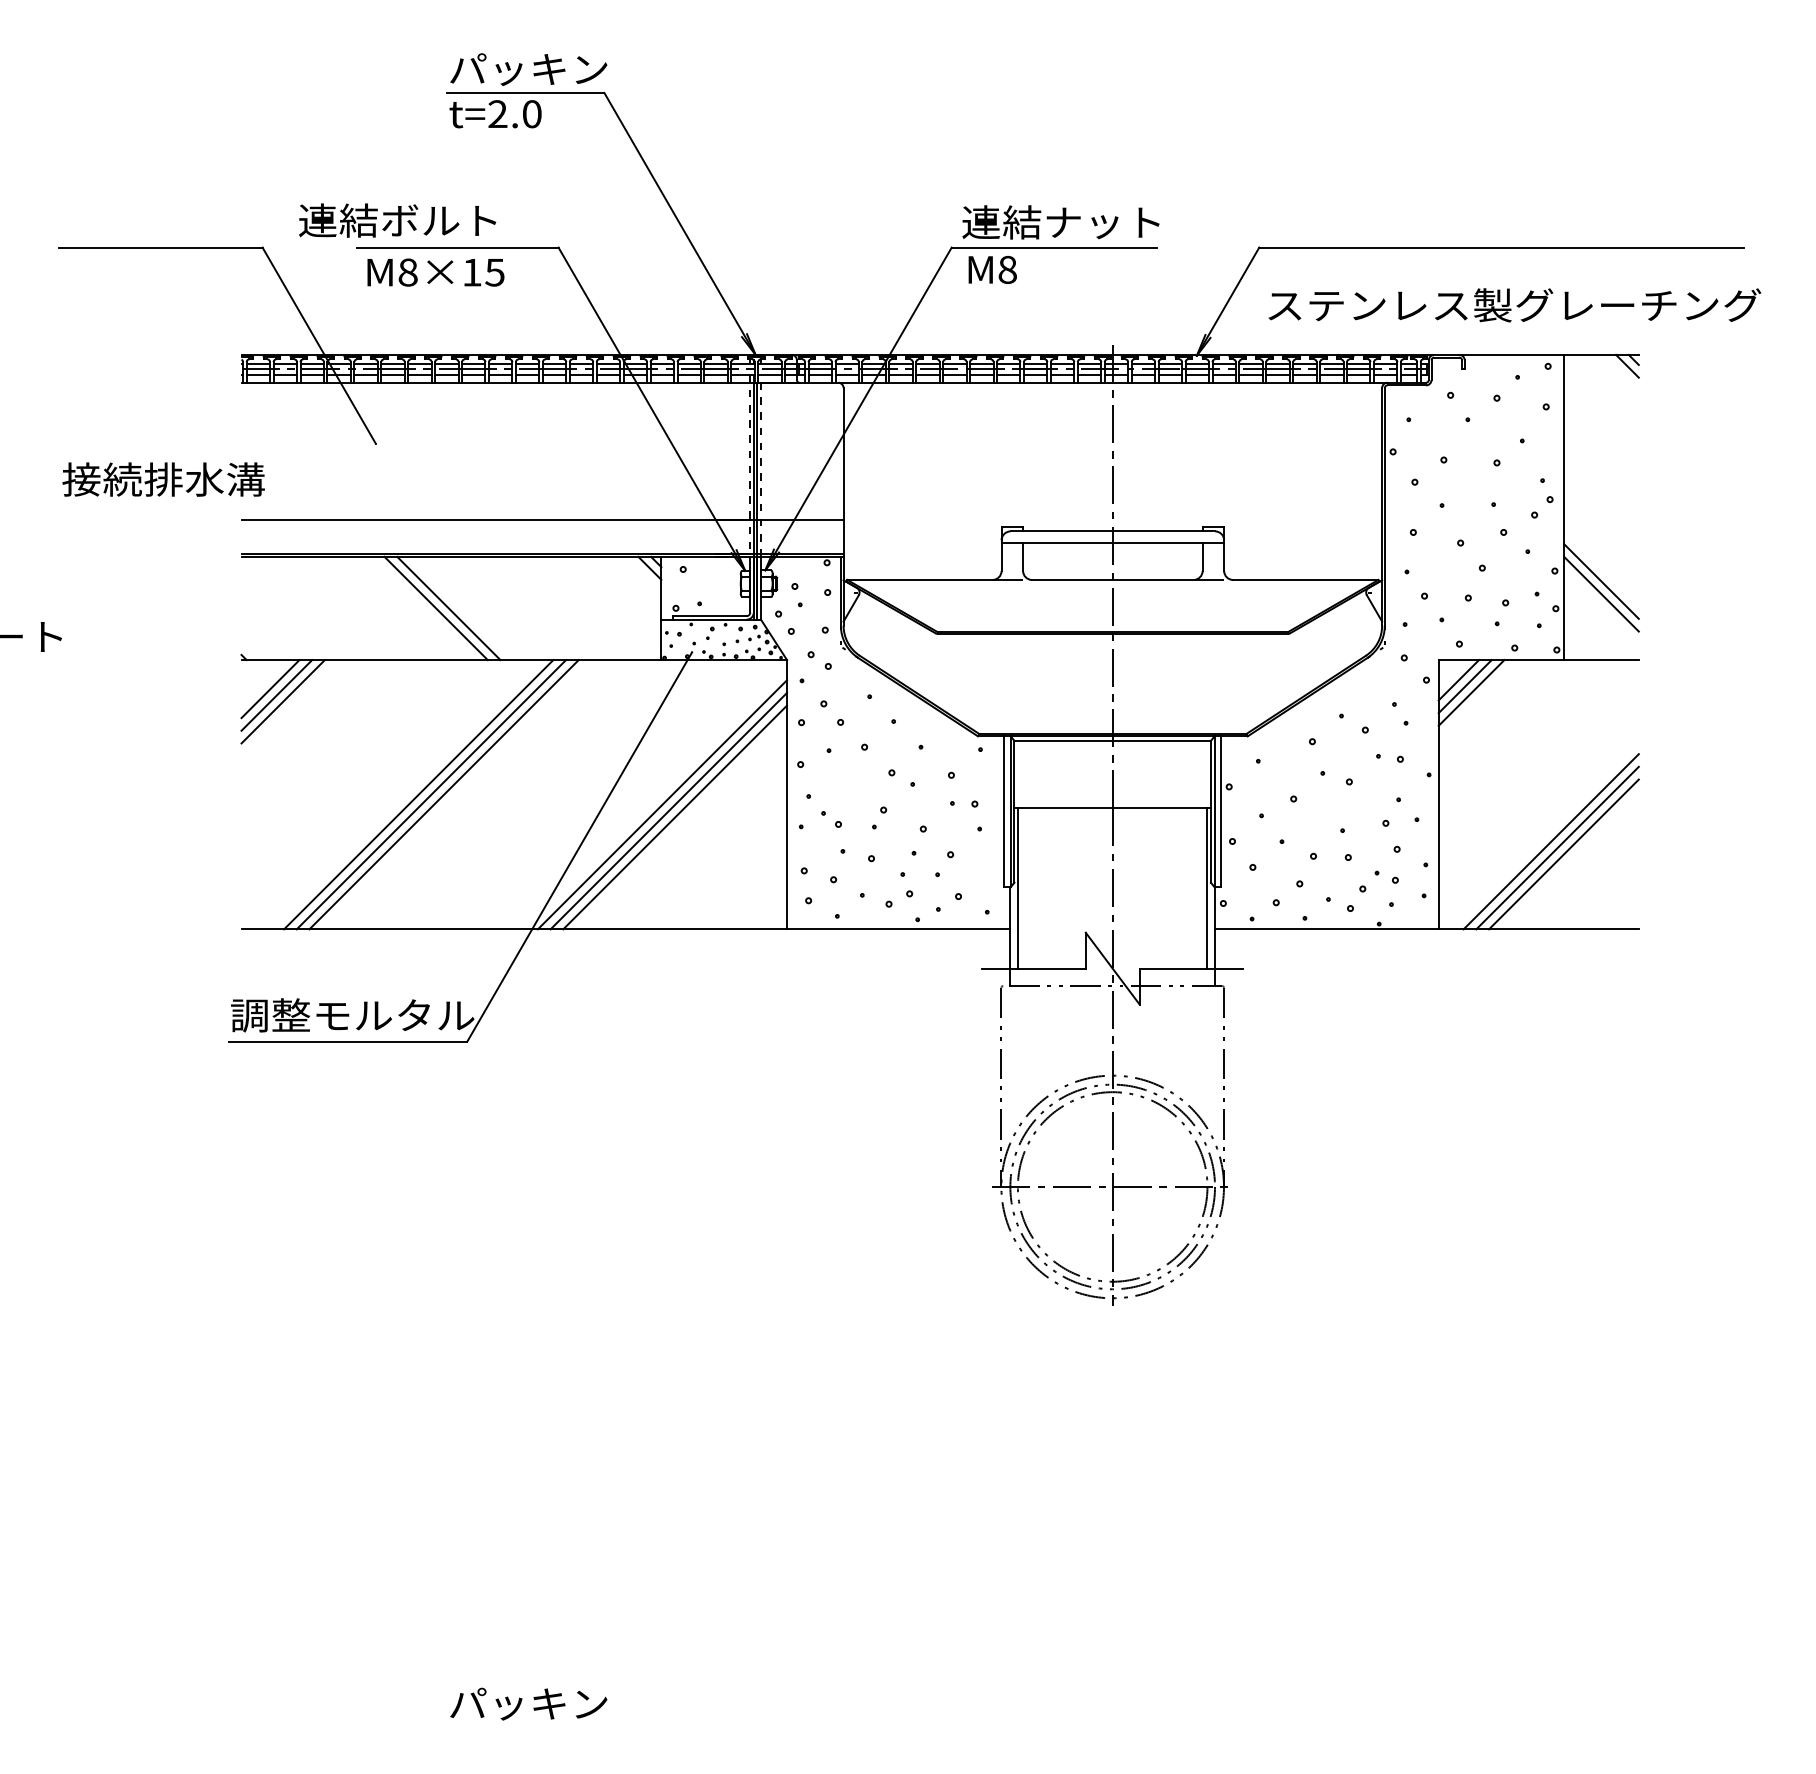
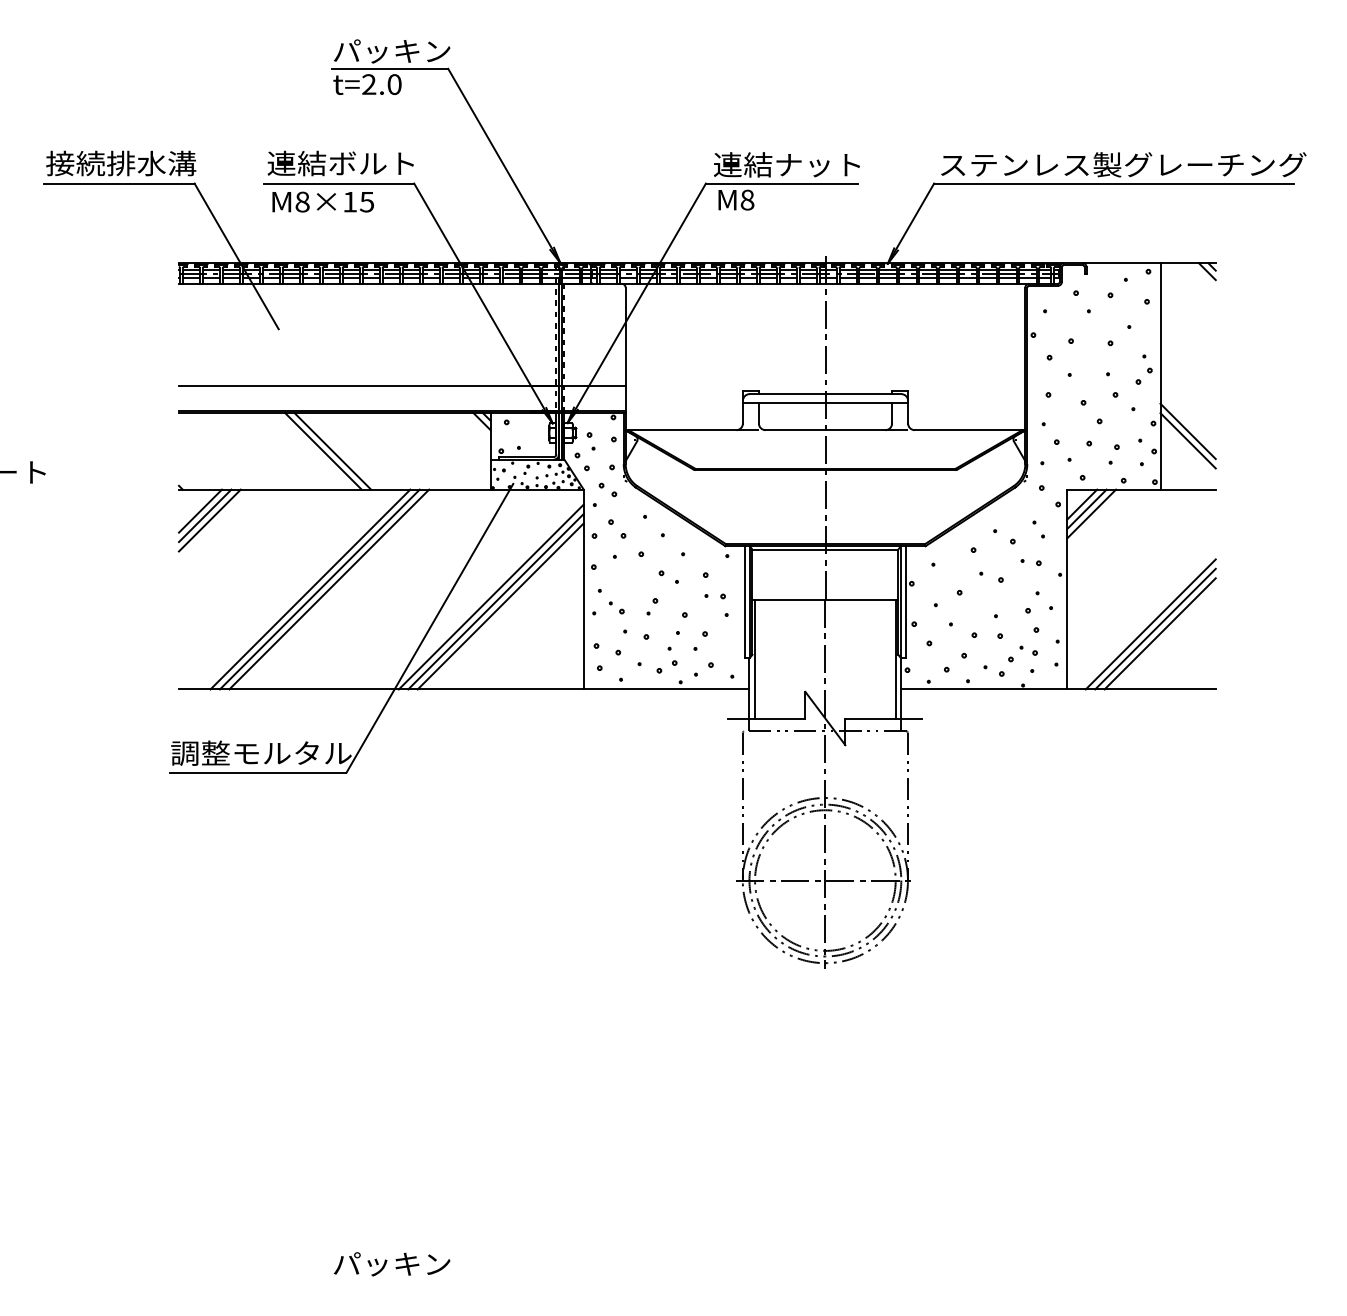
text: (397, 220) -> (340, 163), moved
text: (1514, 305) -> (1123, 164), moved
text: (163, 479) -> (121, 163), moved

